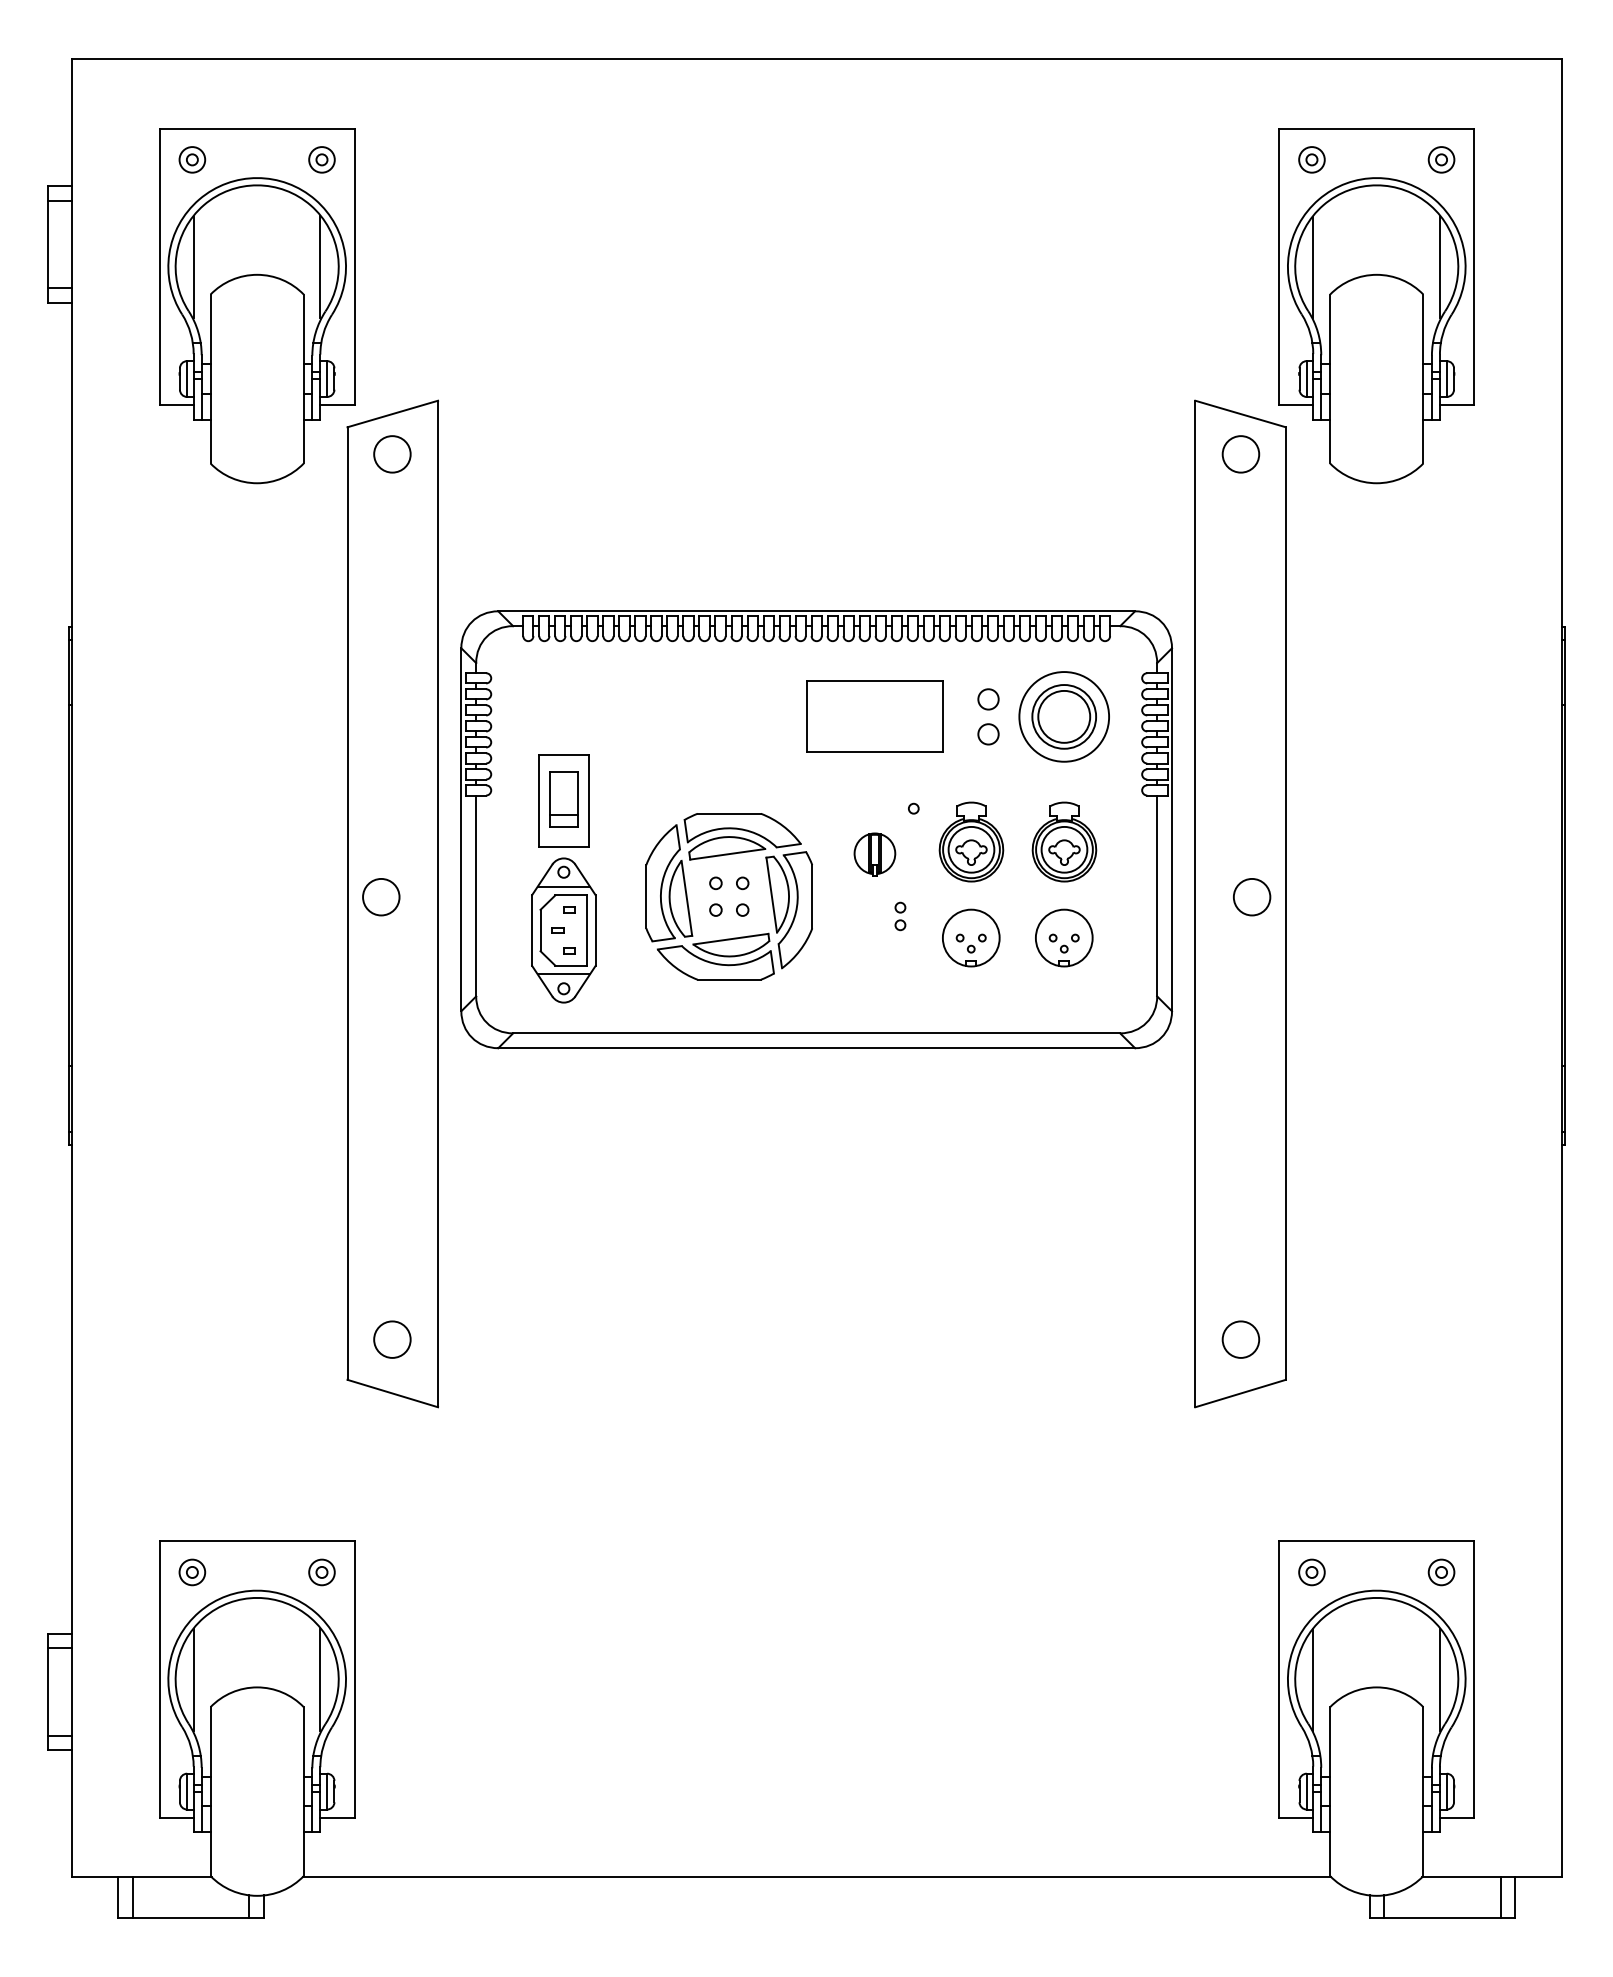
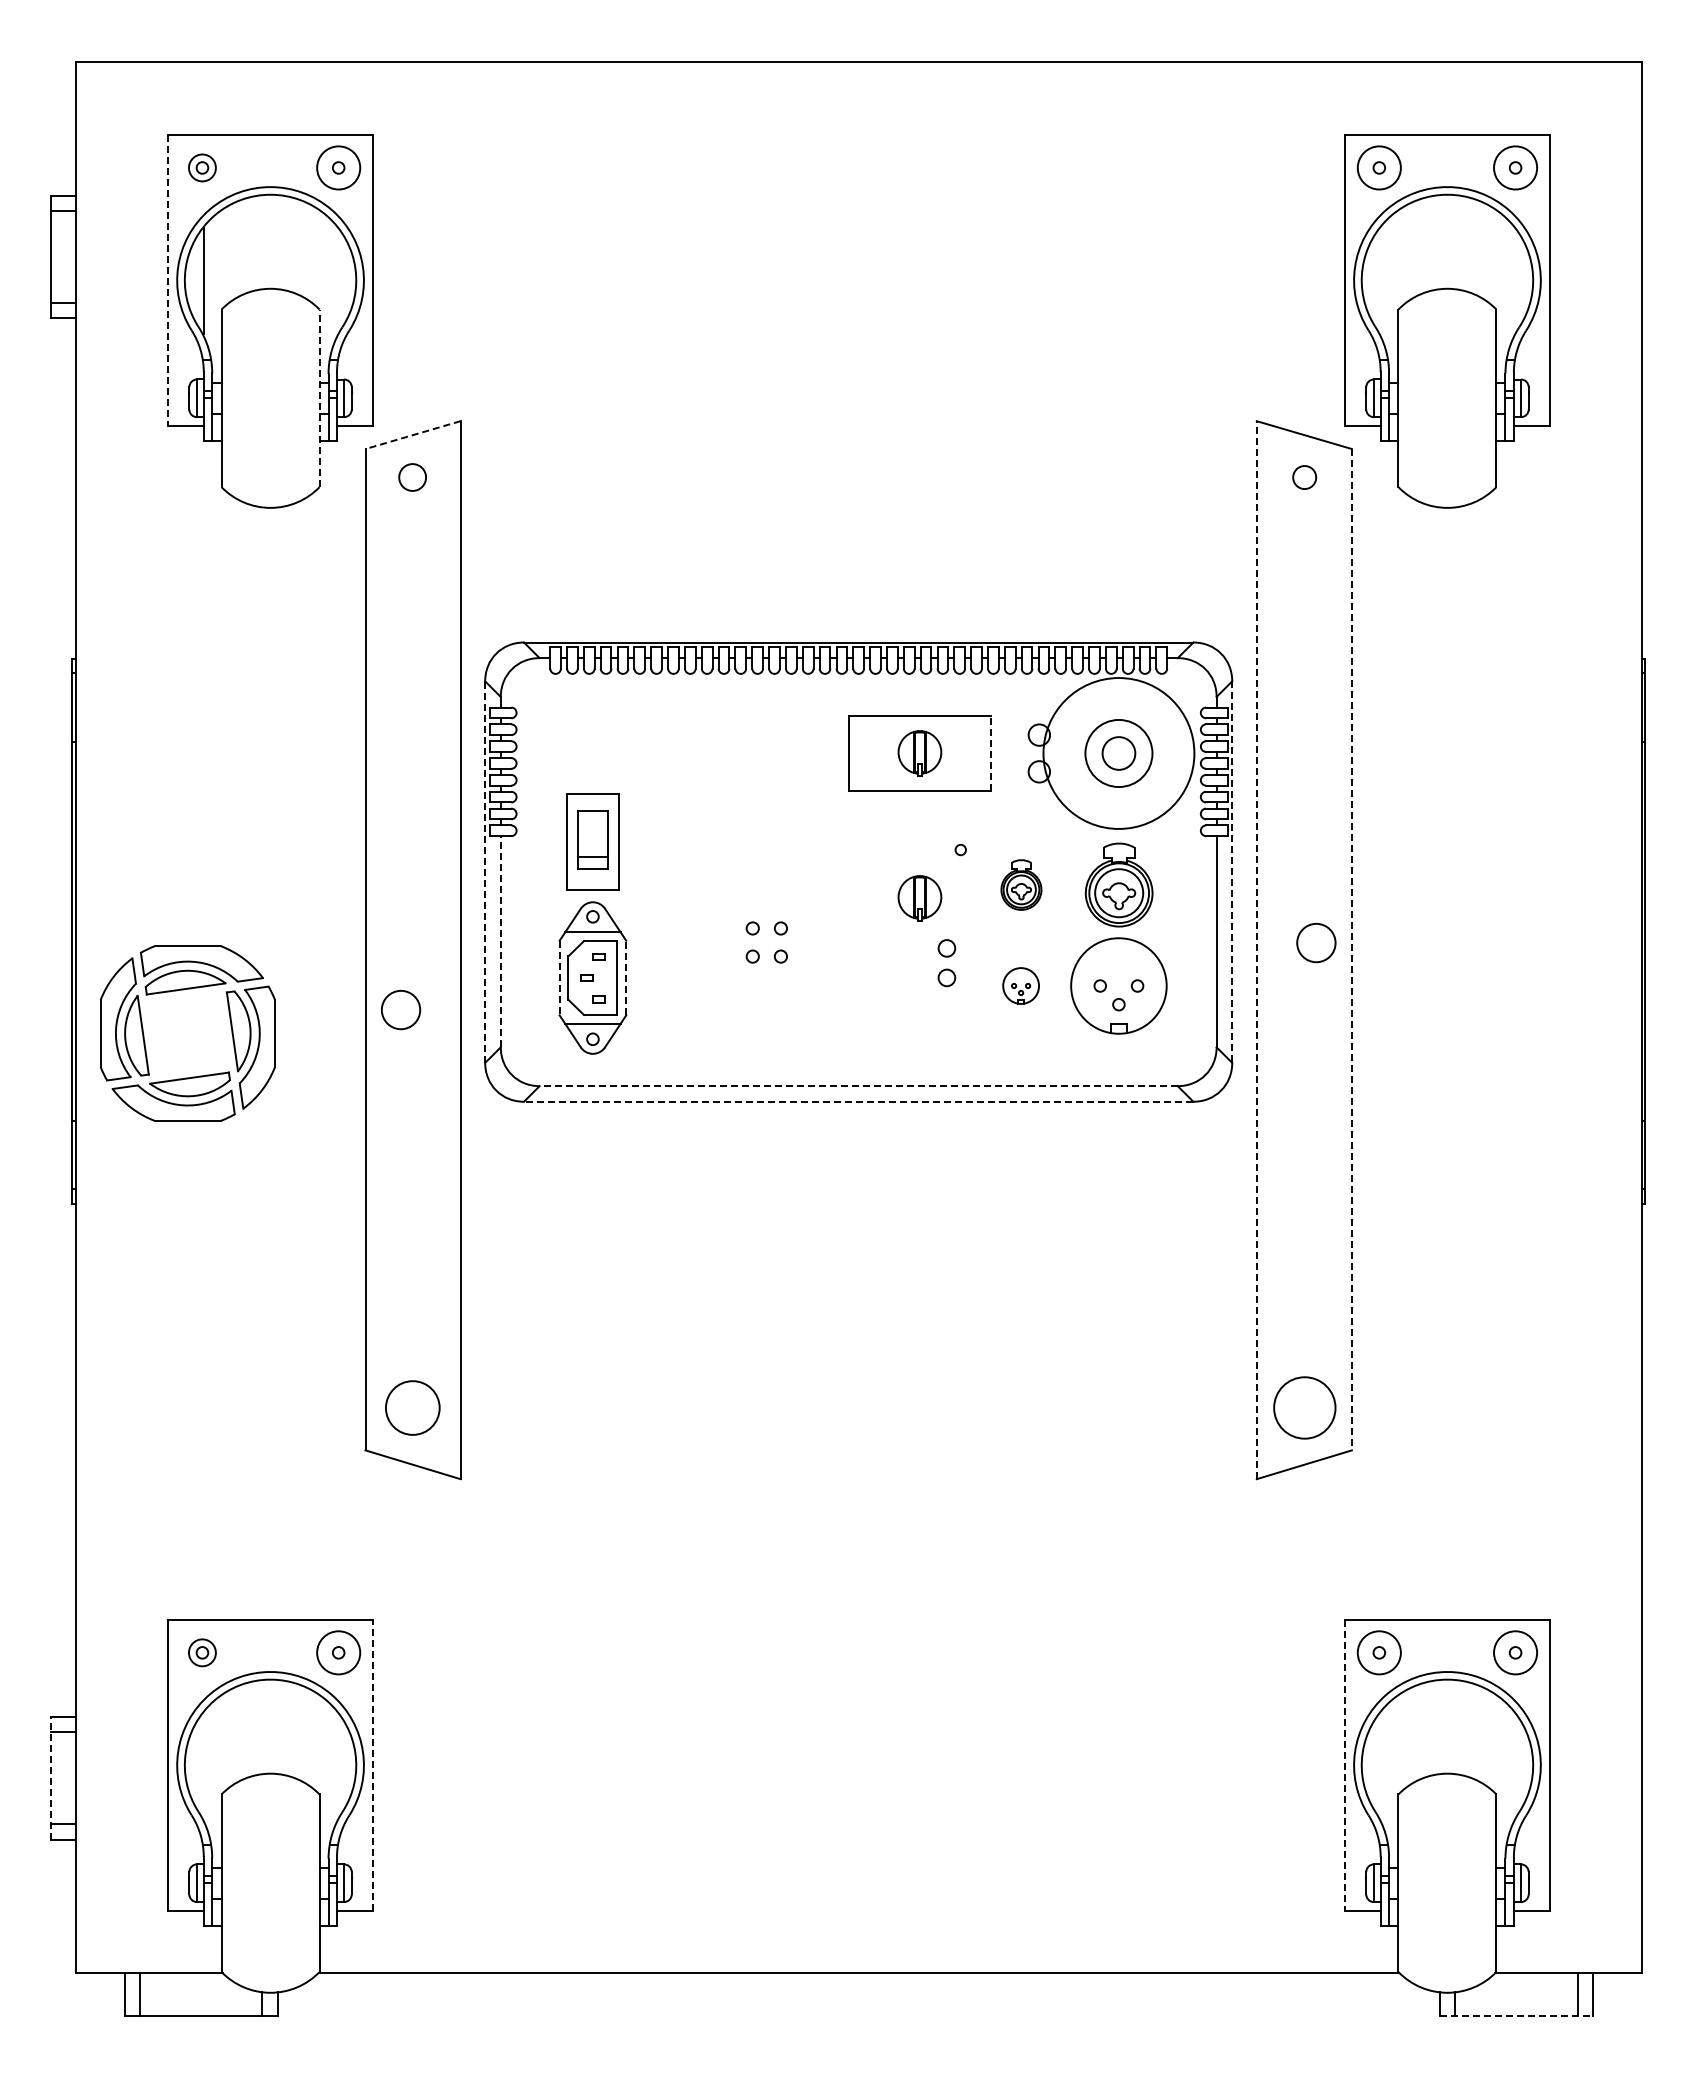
circle: (321, 159) -> (338, 167), size x1.6
circle: (1311, 159) -> (1378, 167), size x1.6
circle: (1441, 159) -> (1515, 167), size x1.6
line: (160, 266) -> (168, 280), solid -> dashed
line: (319, 266) -> (336, 280), removed
line: (1313, 266) -> (1380, 280), removed
line: (1439, 266) -> (1513, 280), removed
line: (303, 379) -> (319, 398), solid -> dashed
line: (393, 414) -> (413, 435), solid -> dashed
circle: (392, 454) -> (412, 477), size x0.7
circle: (1240, 454) -> (1304, 477), size x0.6
part: (874, 716) -> (919, 753), added
line: (942, 716) -> (990, 753), solid -> dashed
circle: (1063, 716) -> (1118, 753), size x0.6
circle: (1063, 716) -> (1118, 753), size x1.6
line: (461, 830) -> (485, 872), solid -> dashed
line: (1172, 830) -> (1232, 872), solid -> dashed
part: (971, 841) -> (1021, 884), size x0.6
line: (475, 895) -> (500, 941), solid -> dashed
circle: (381, 897) -> (401, 1010), moved
line: (1195, 903) -> (1256, 949), solid -> dashed
line: (1285, 903) -> (1351, 949), solid -> dashed
part: (689, 904) -> (145, 1041), moved
part: (900, 916) -> (946, 963), size x1.6
line: (595, 929) -> (626, 977), solid -> dashed
line: (532, 930) -> (559, 978), solid -> dashed
part: (970, 937) -> (1020, 985), size x0.6
part: (1063, 937) -> (1118, 985), size x1.6
line: (816, 1033) -> (858, 1086), solid -> dashed
line: (816, 1047) -> (858, 1101), solid -> dashed
circle: (392, 1340) -> (412, 1408), size x1.4
circle: (1240, 1340) -> (1304, 1408), size x1.6
circle: (321, 1572) -> (338, 1652), size x1.6
circle: (1311, 1572) -> (1378, 1652), size x1.6
circle: (1441, 1572) -> (1515, 1652), size x1.6
line: (355, 1678) -> (373, 1764), solid -> dashed
line: (193, 1679) -> (203, 1765), removed
line: (319, 1679) -> (336, 1765), removed
line: (1278, 1679) -> (1344, 1765), solid -> dashed
line: (1313, 1679) -> (1380, 1765), removed
line: (1439, 1679) -> (1513, 1765), removed
line: (48, 1691) -> (51, 1777), solid -> dashed
line: (1442, 1917) -> (1516, 2015), solid -> dashed

